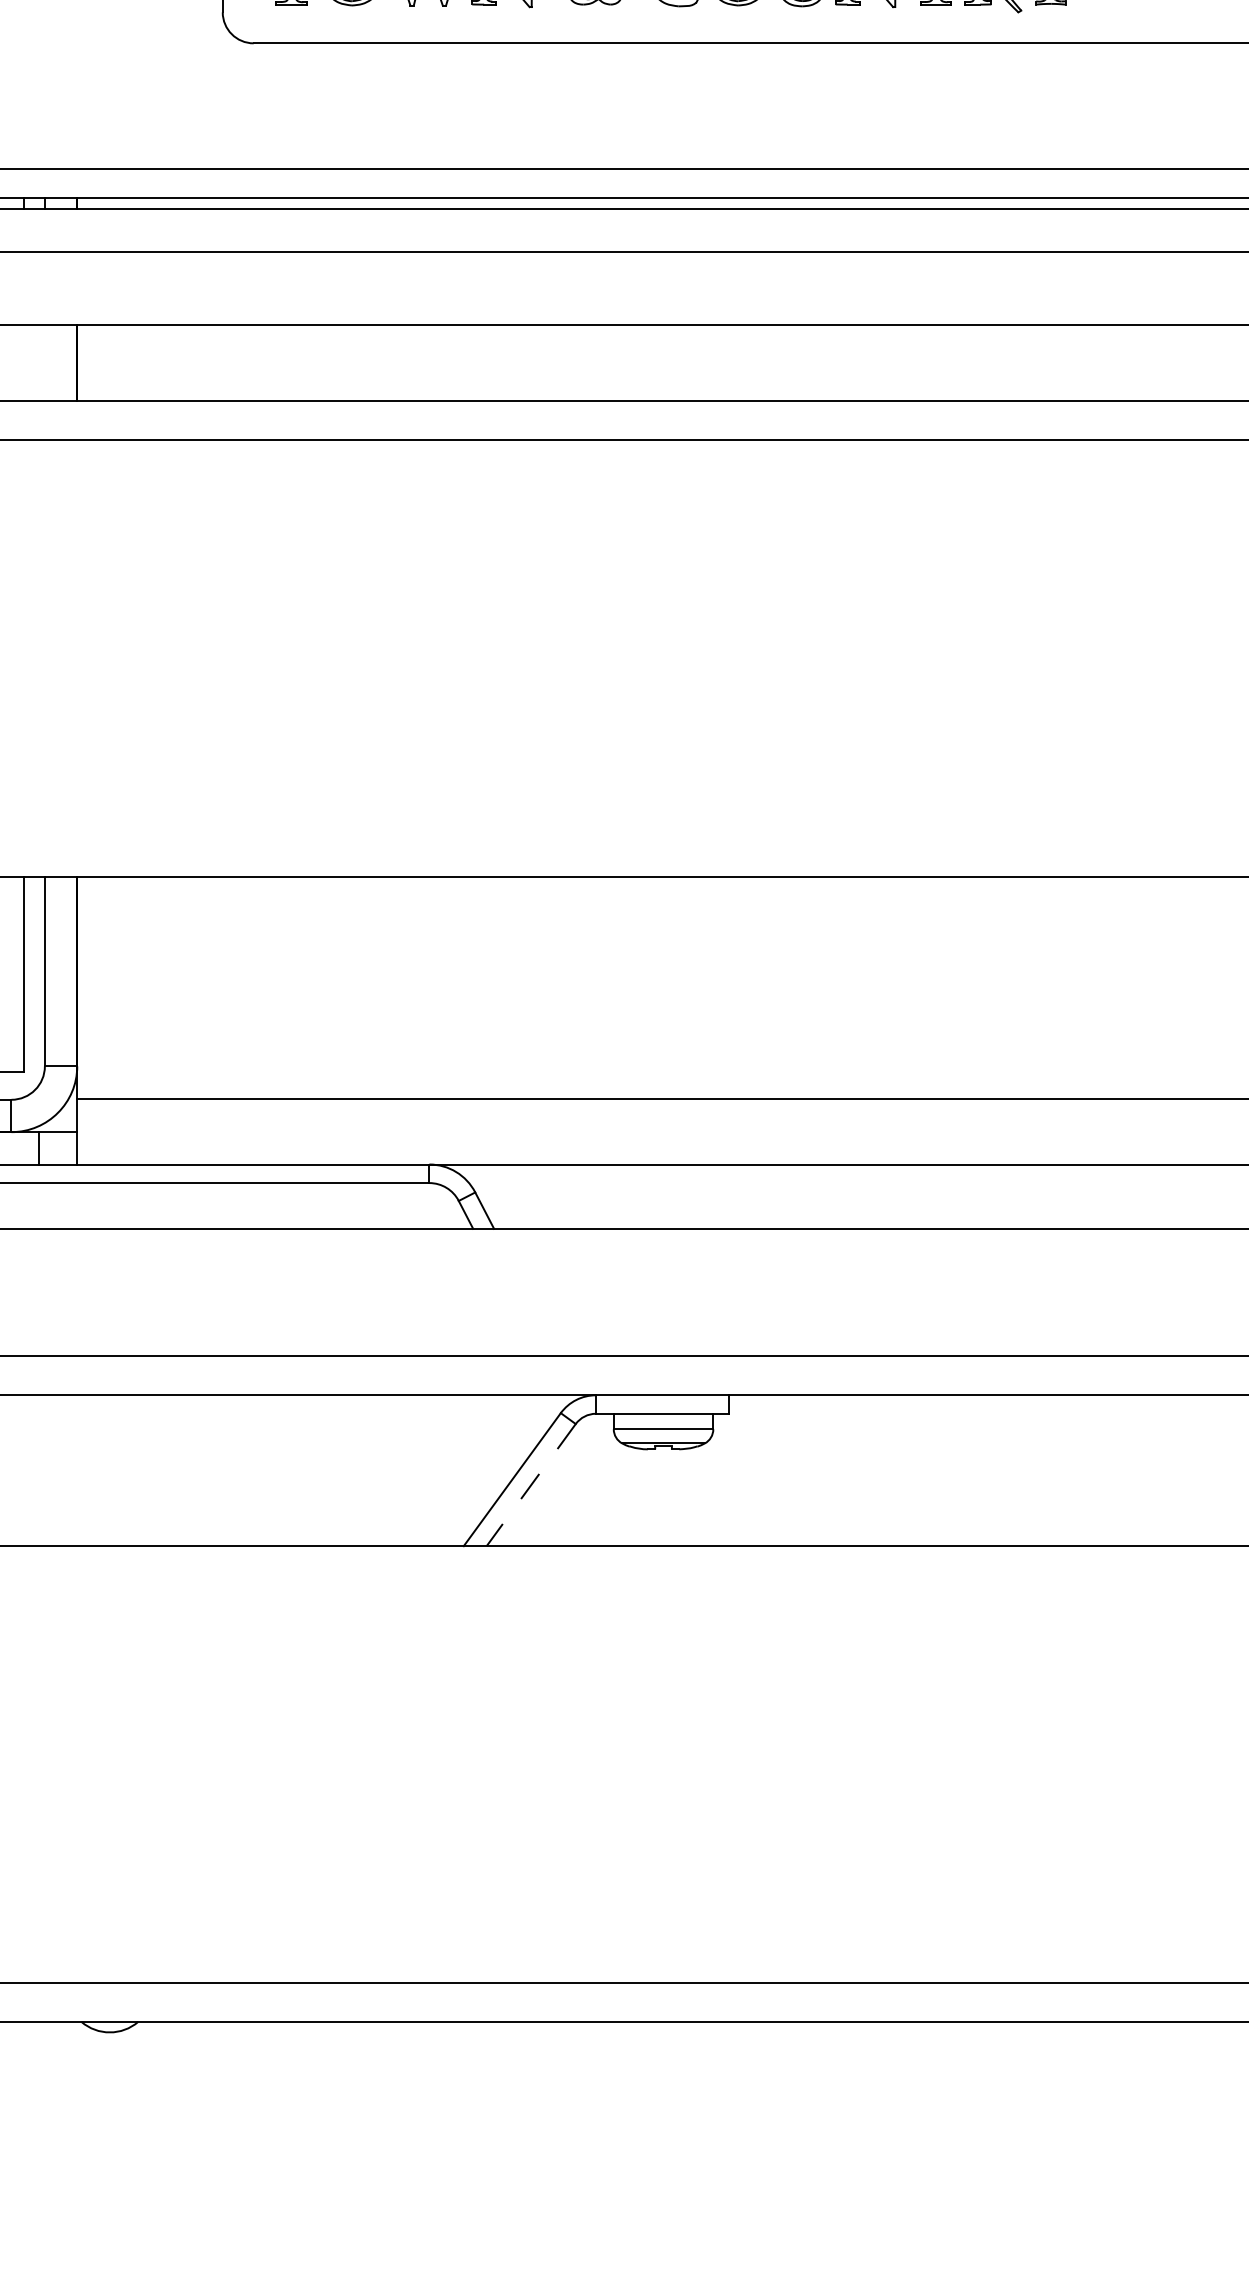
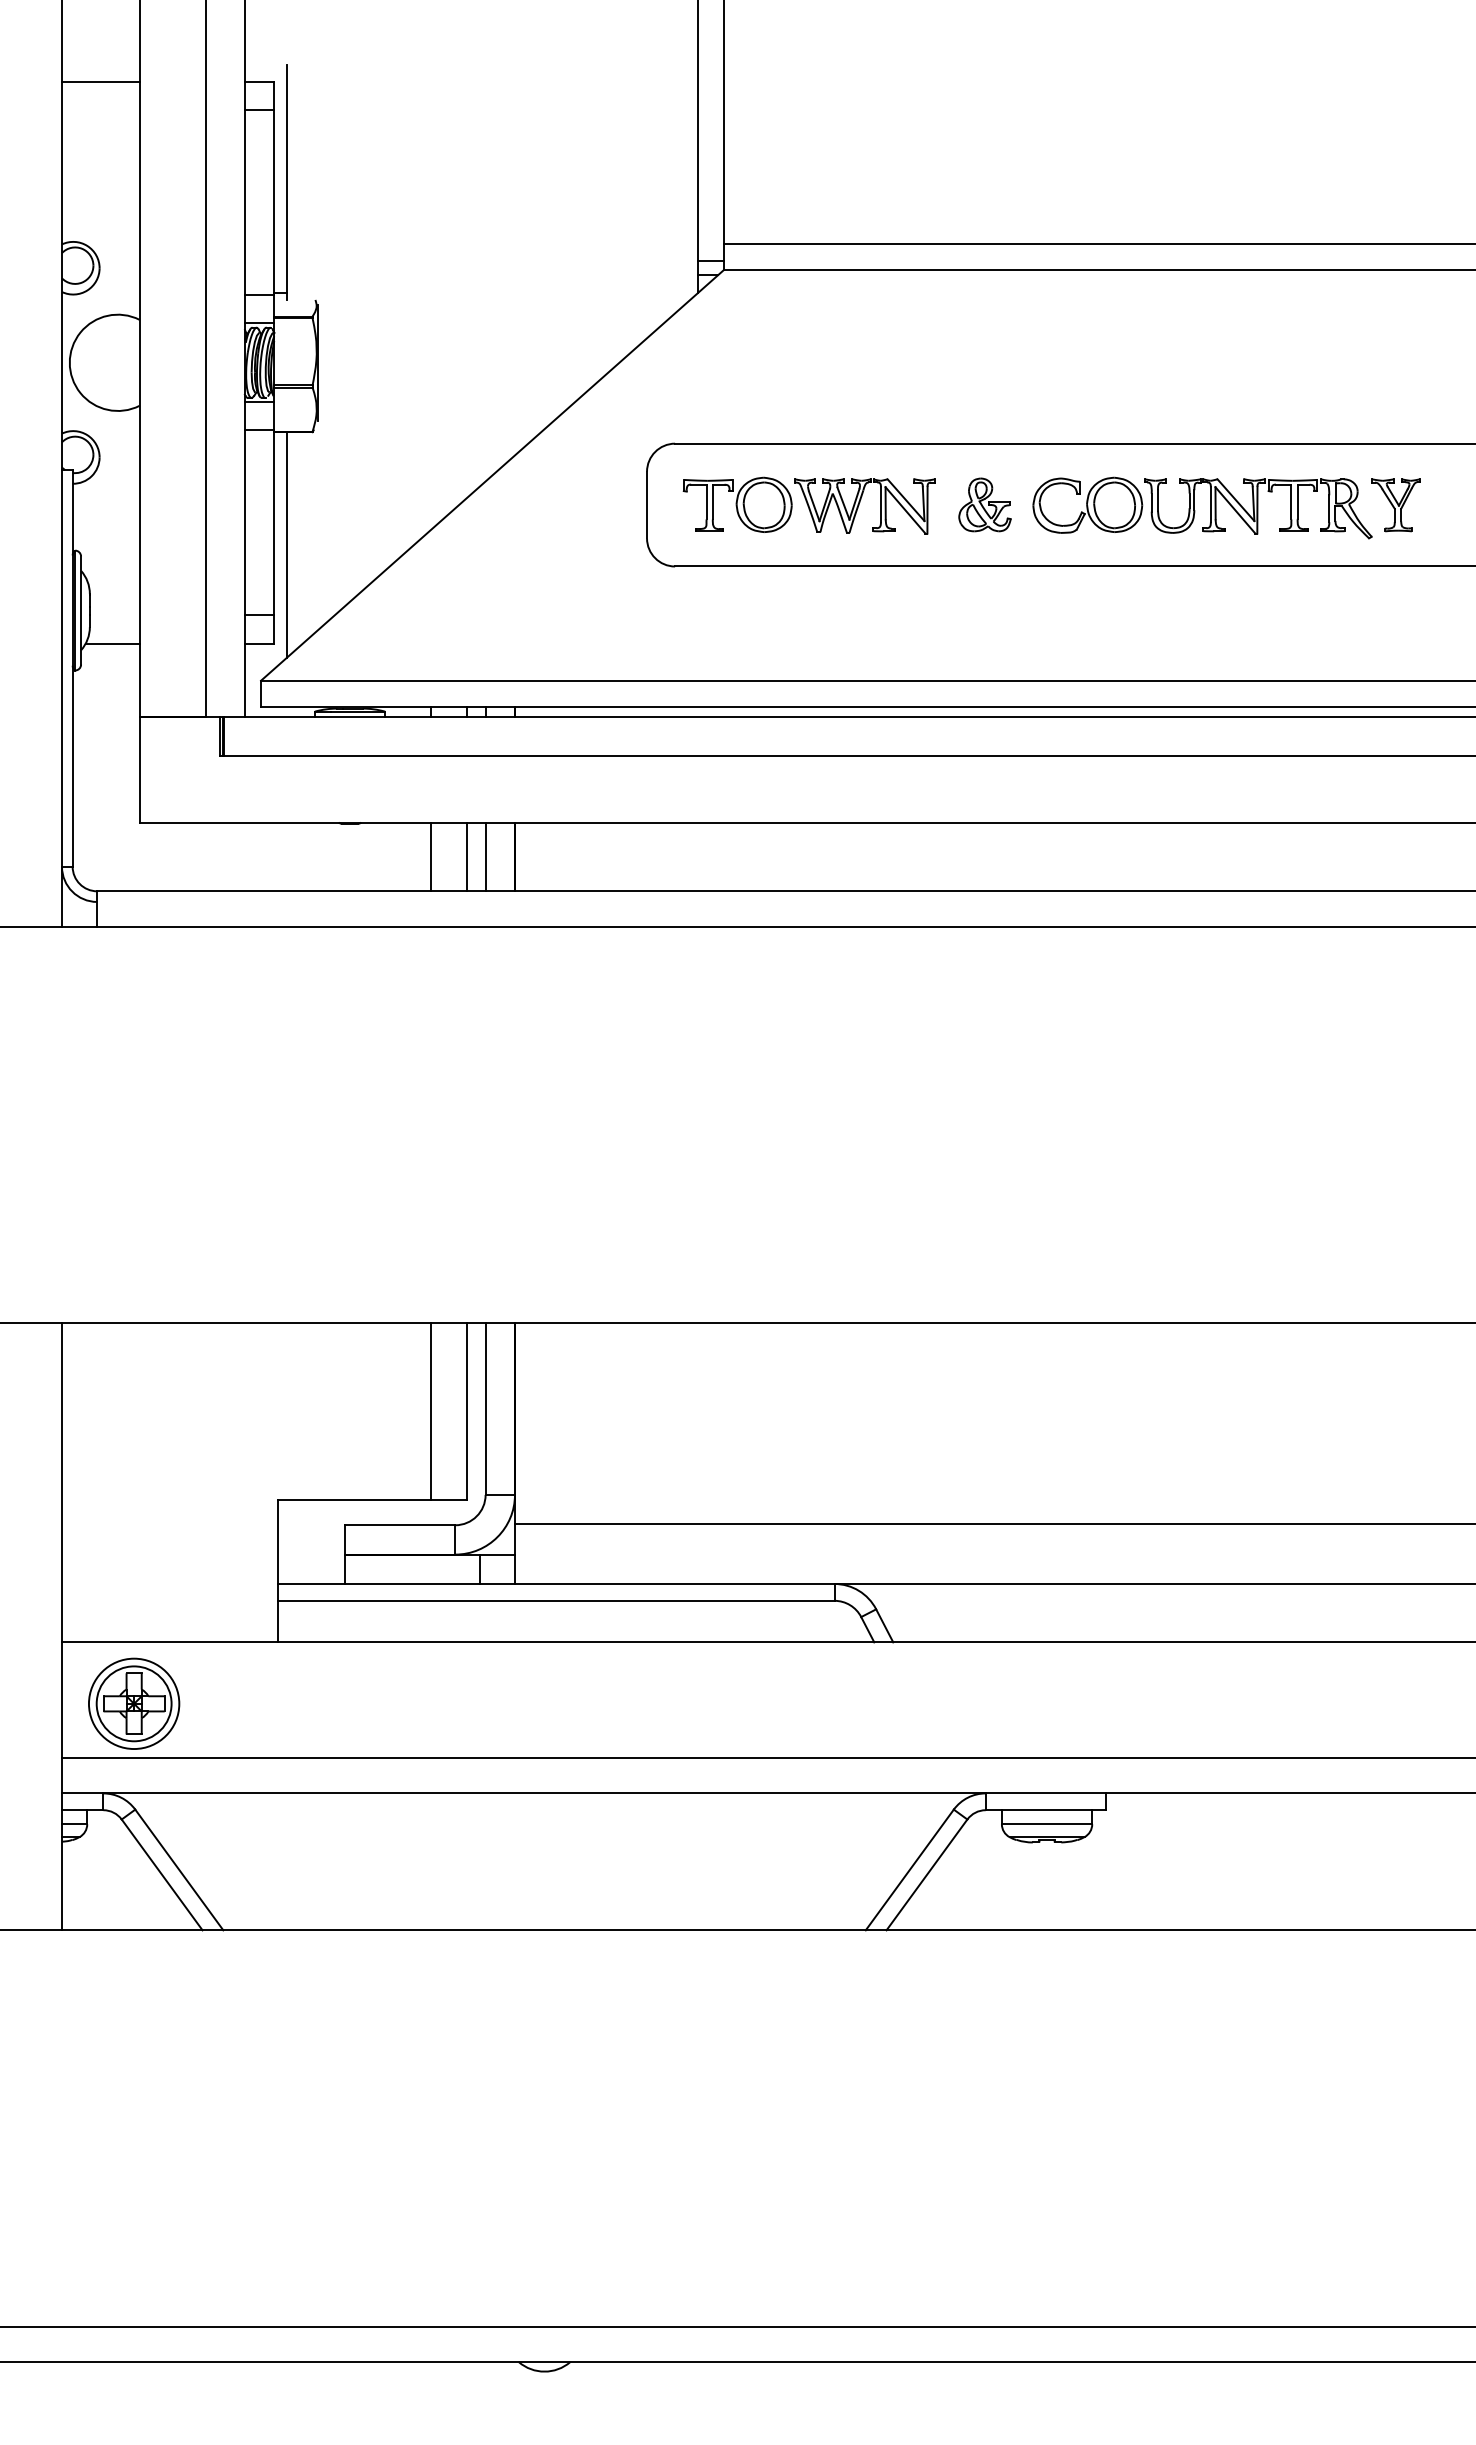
line: (23, 362) -> (466, 856), added
line: (44, 362) -> (485, 856), added
line: (530, 1484) -> (926, 1874), dashed -> solid

